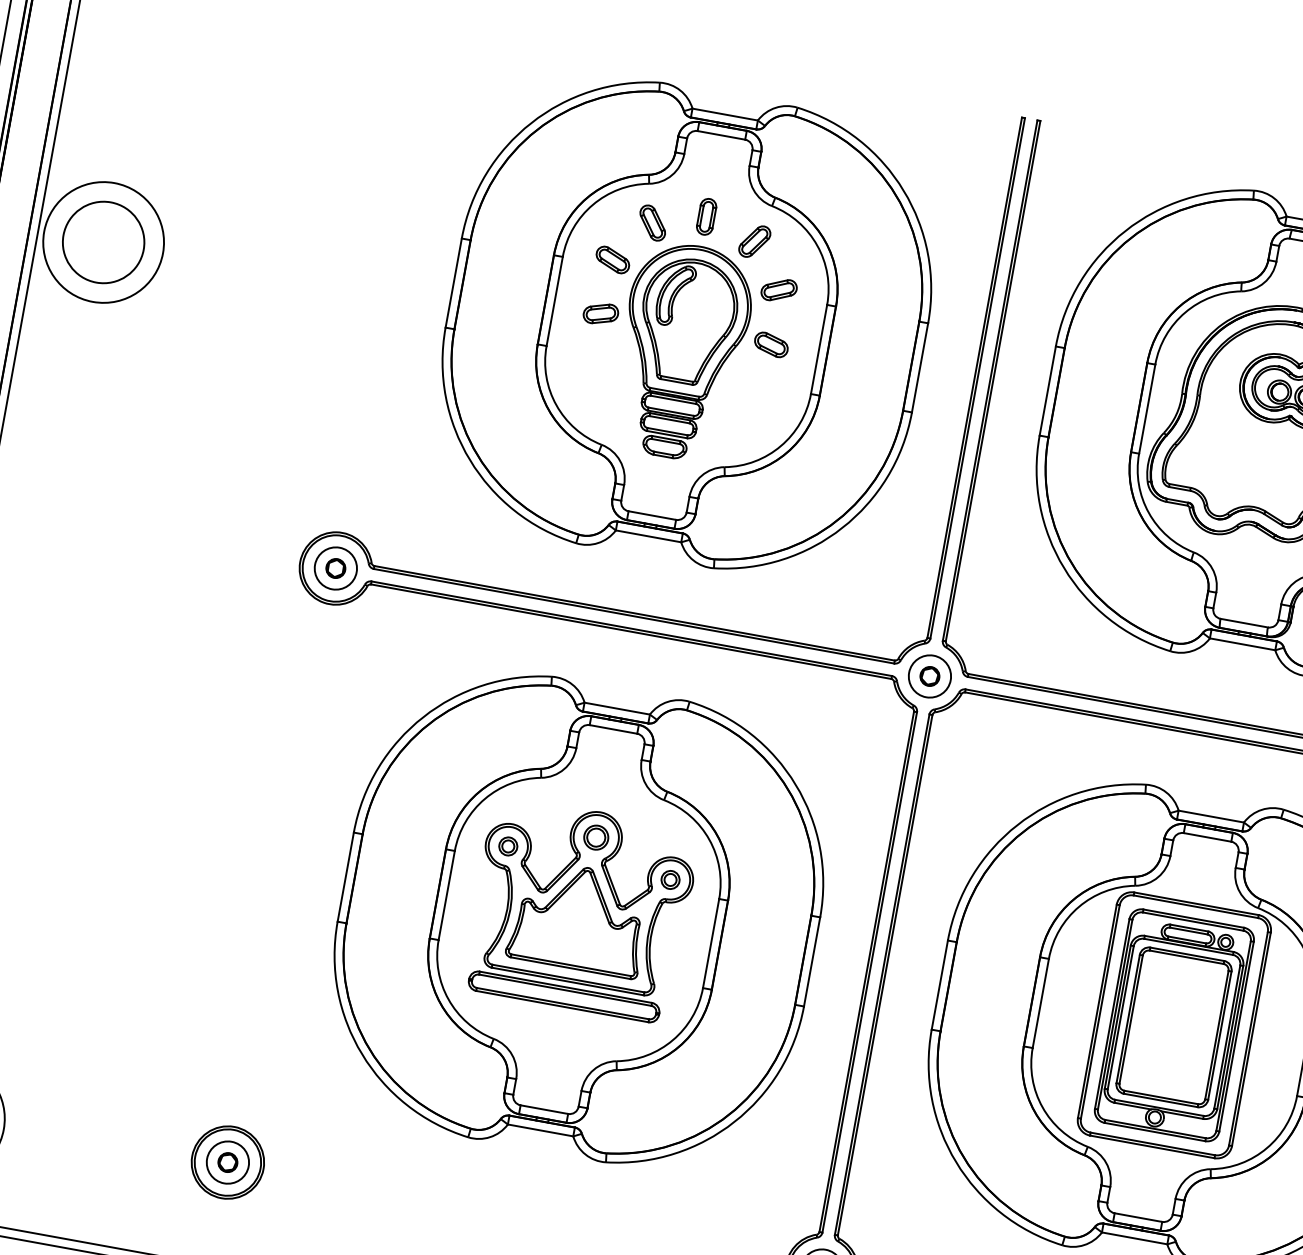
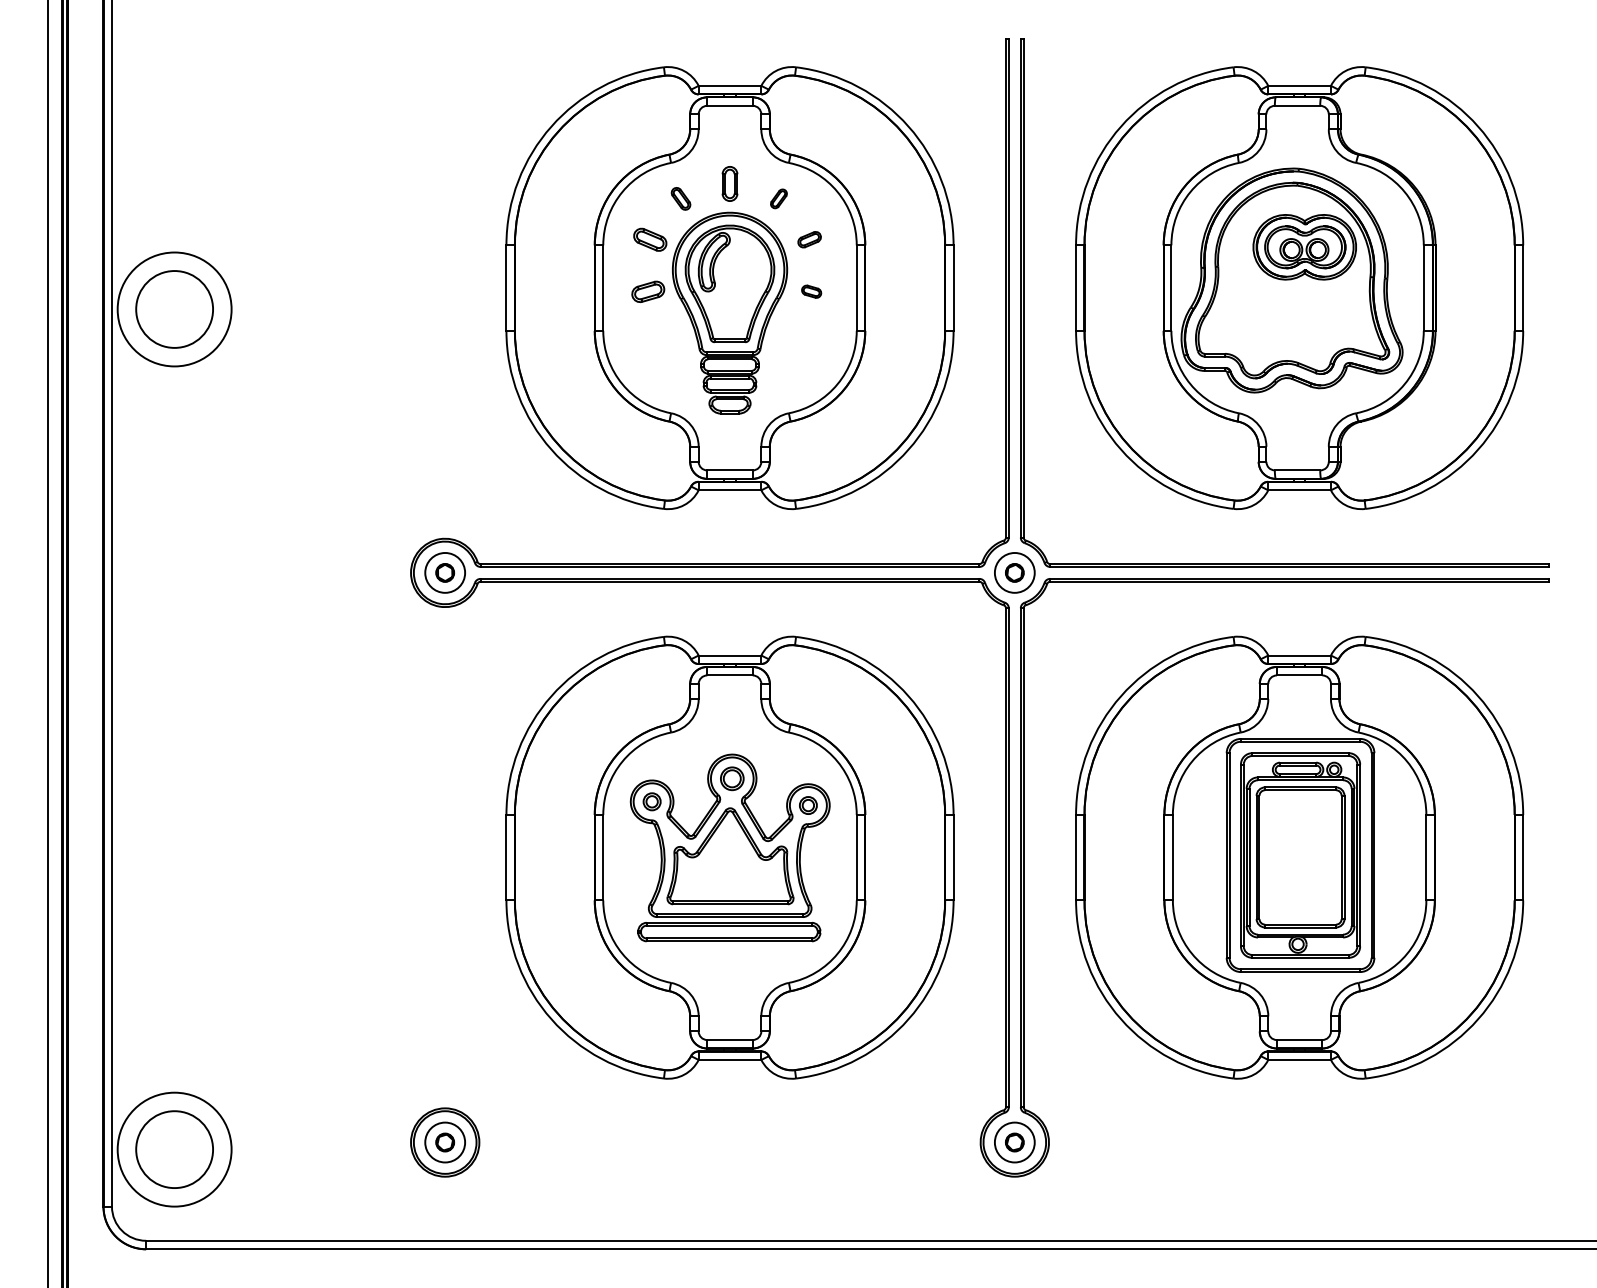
part: (652, 222) -> (680, 198), size x0.7
part: (754, 241) -> (778, 198), size x0.6
part: (779, 289) -> (809, 239), size x0.7
part: (771, 344) -> (811, 291), size x0.6

